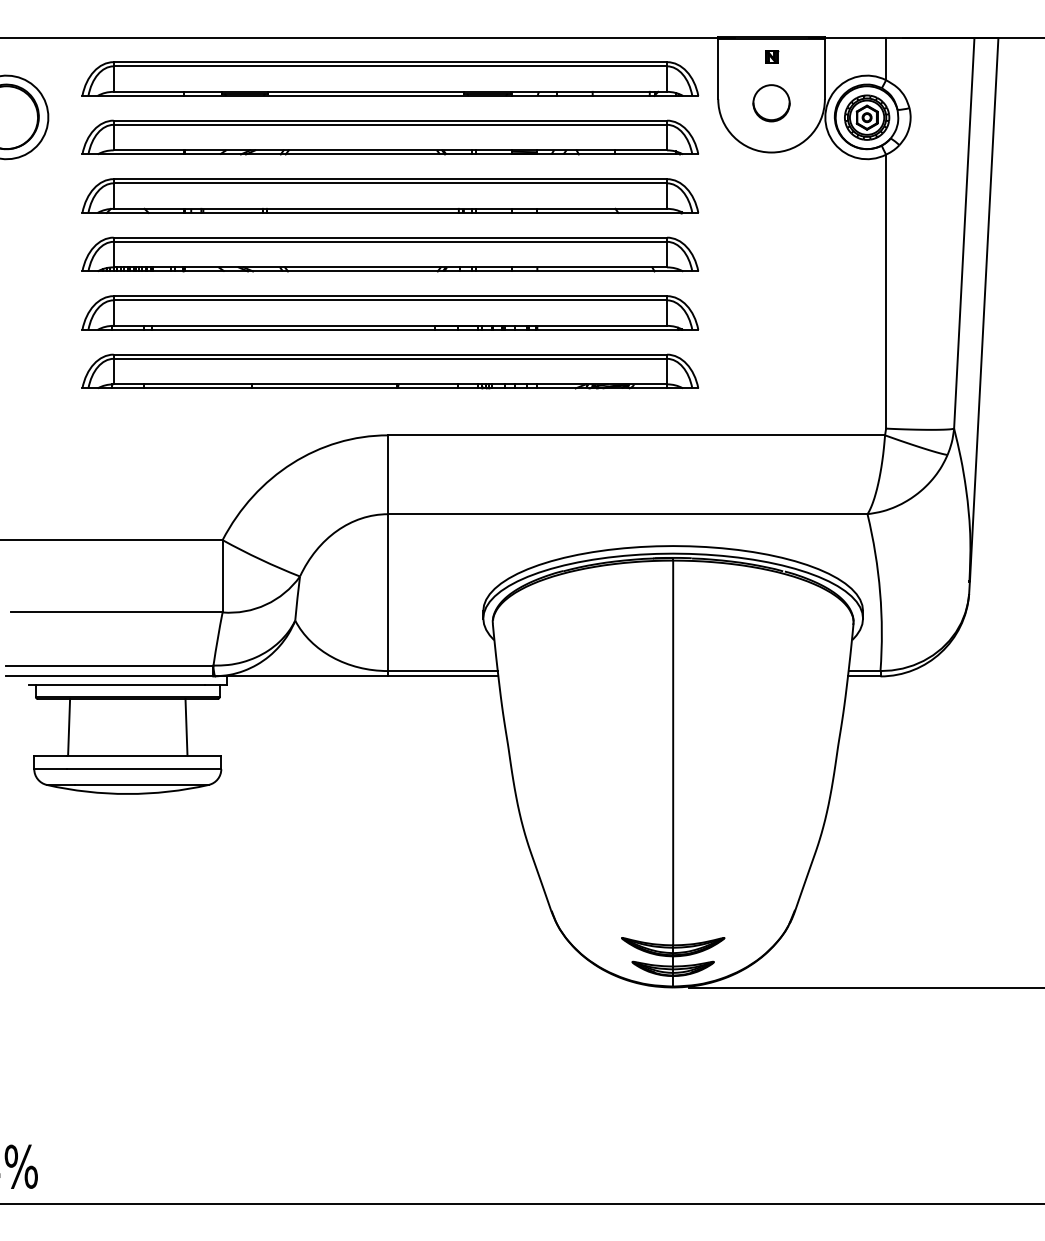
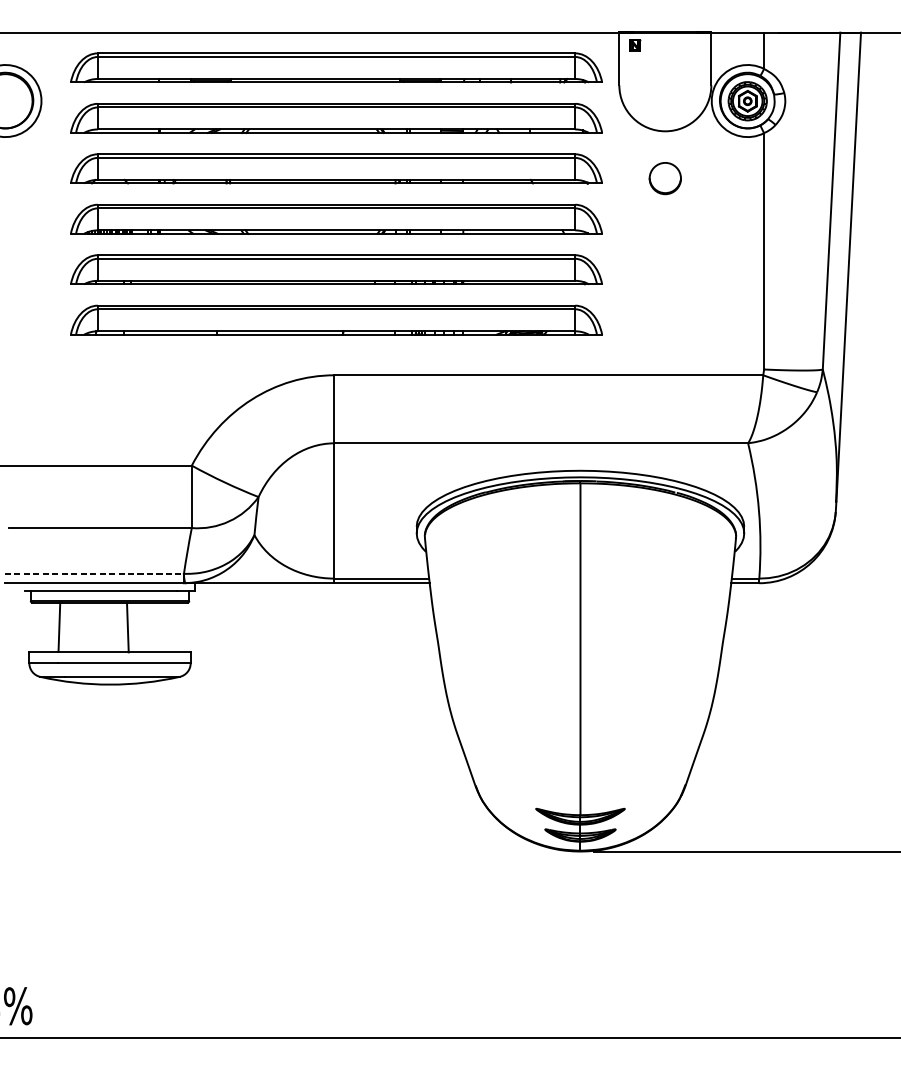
part: (772, 56) -> (635, 45), moved
circle: (771, 103) -> (665, 178), moved
line: (109, 665) -> (94, 573), solid -> dashed
line: (186, 727) -> (127, 628), moved

